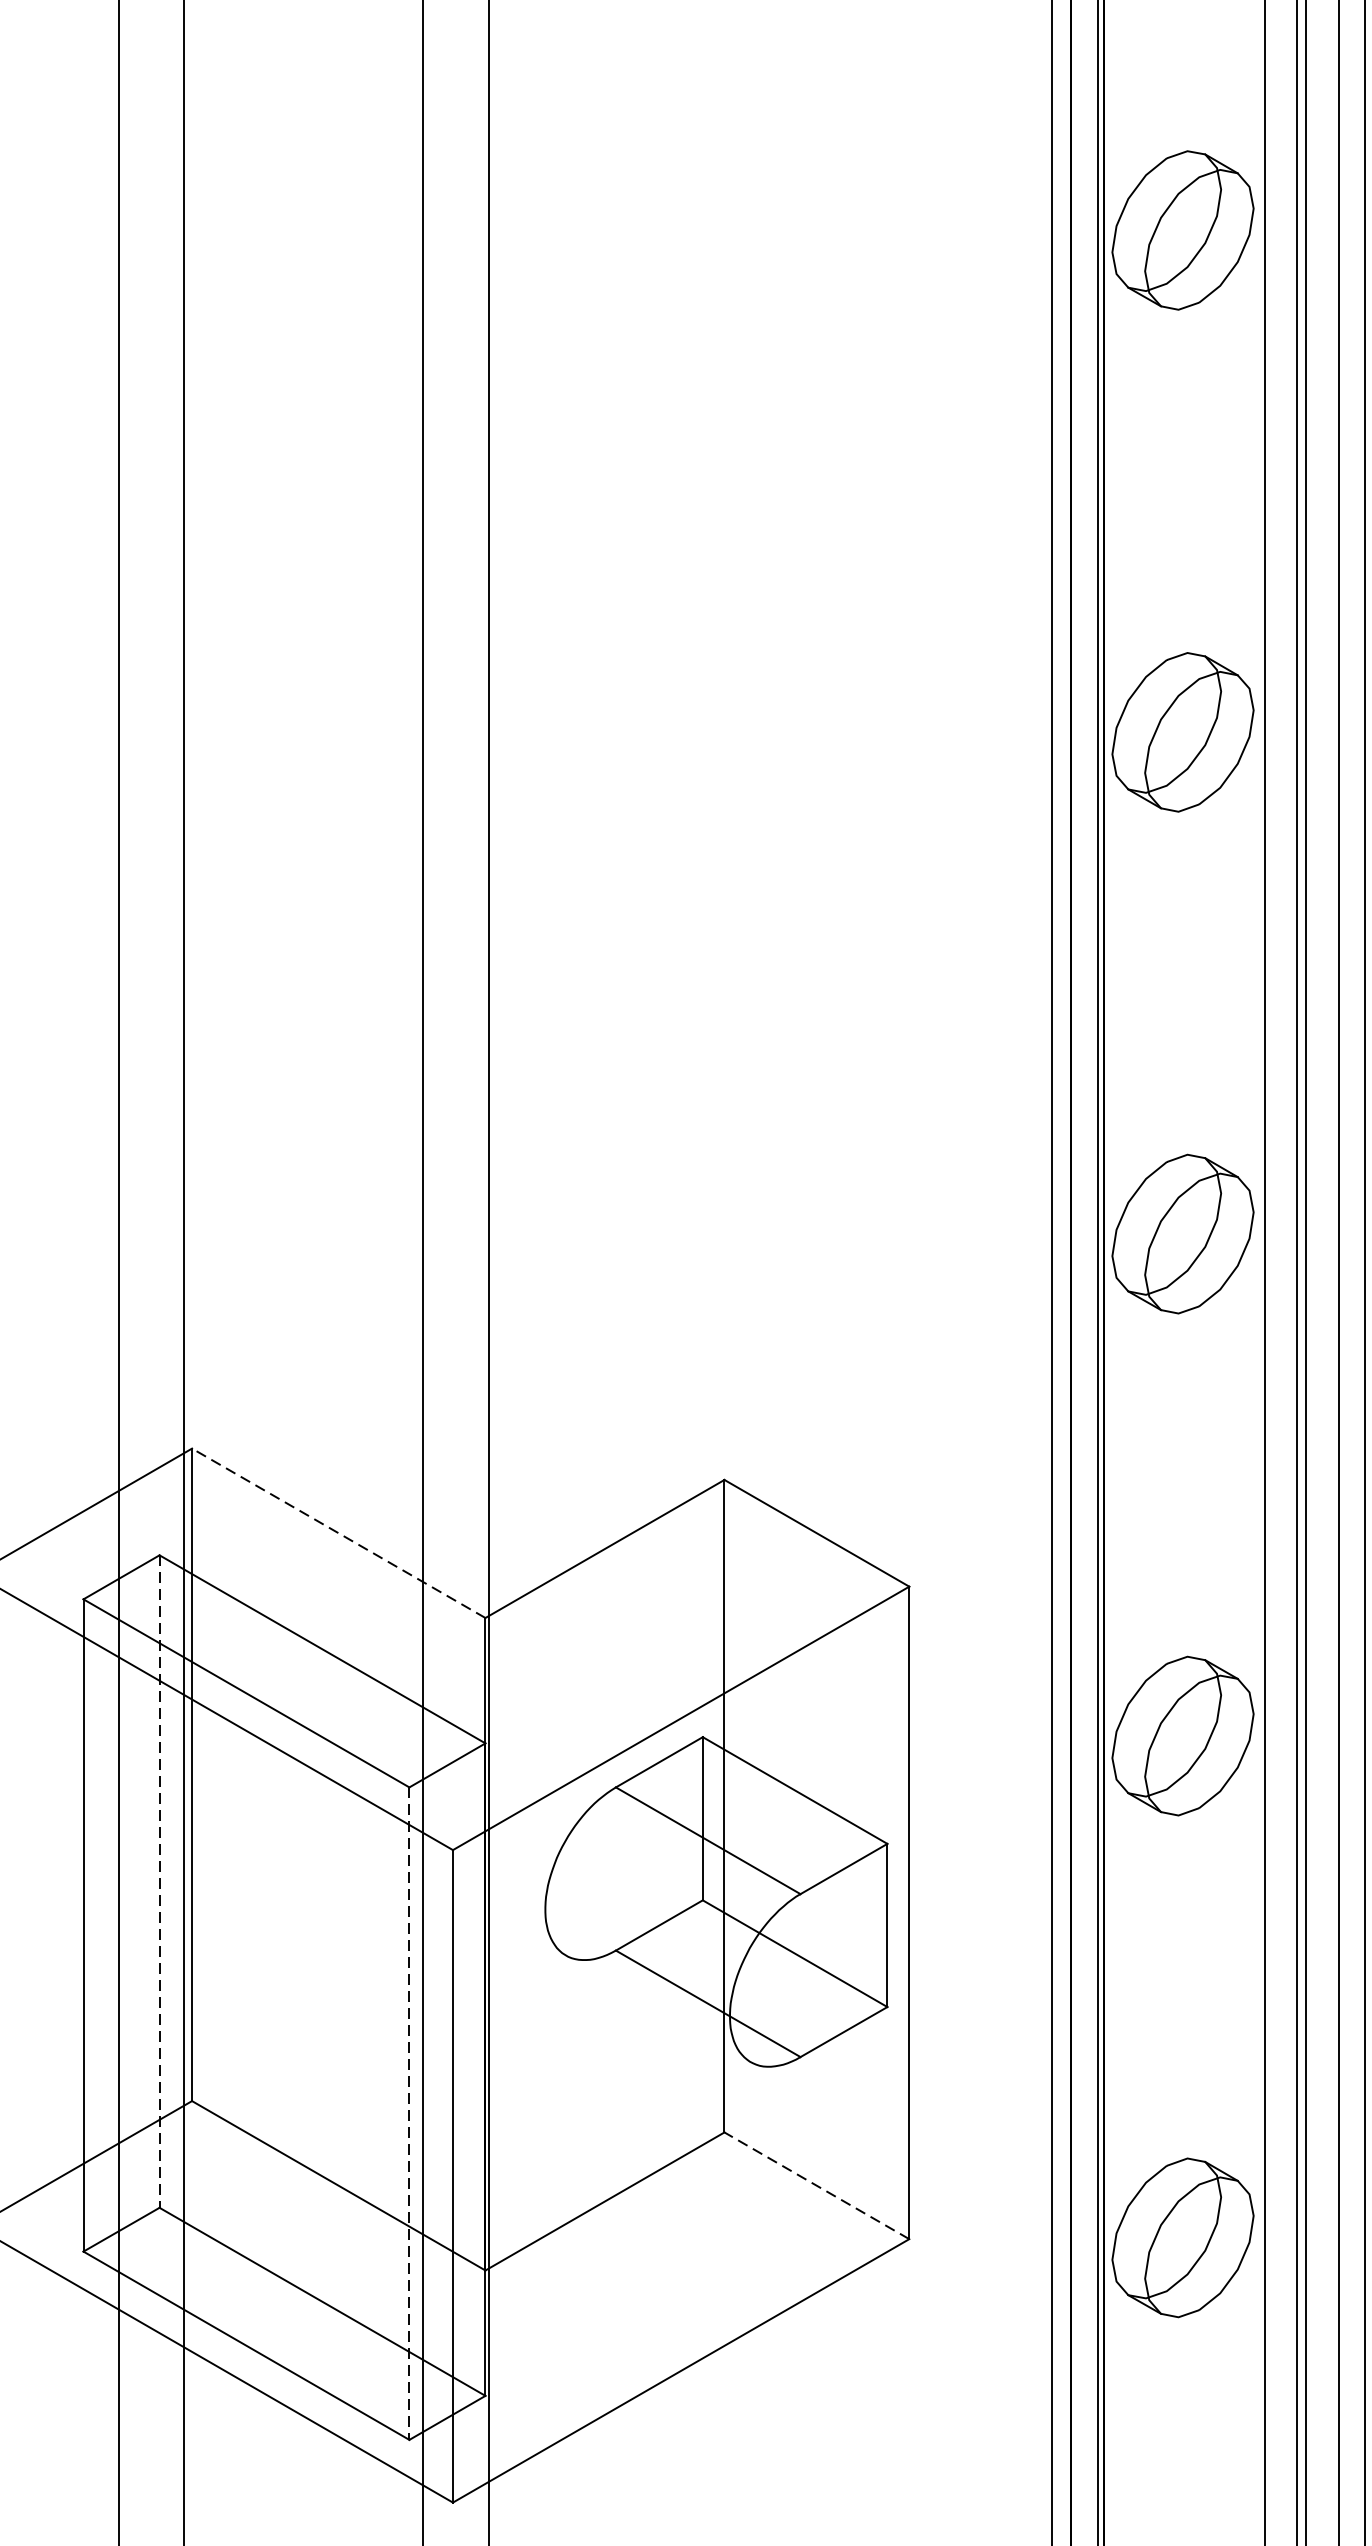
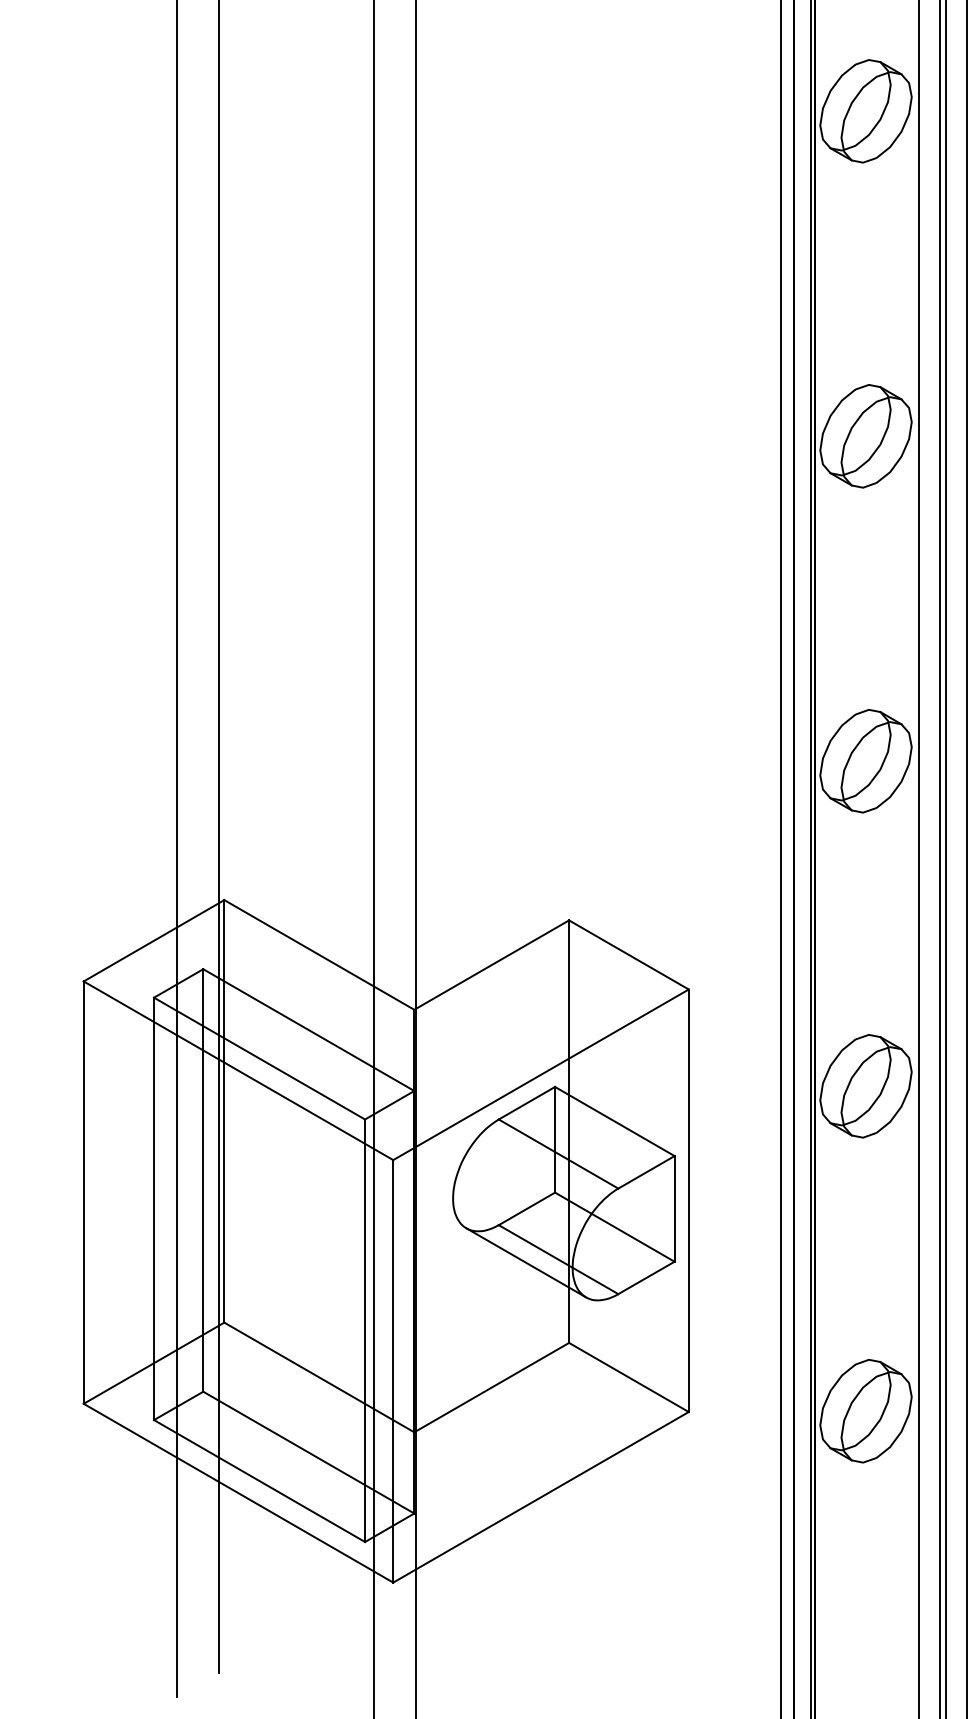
line: (339, 1532) -> (319, 954), dashed -> solid
line: (159, 1881) -> (203, 1180), dashed -> solid
line: (658, 2008) -> (526, 1262), added
line: (410, 2114) -> (365, 1331), dashed -> solid
line: (816, 2185) -> (628, 1377), dashed -> solid

